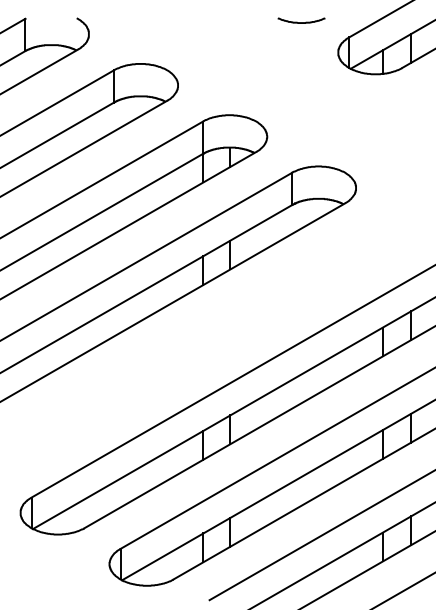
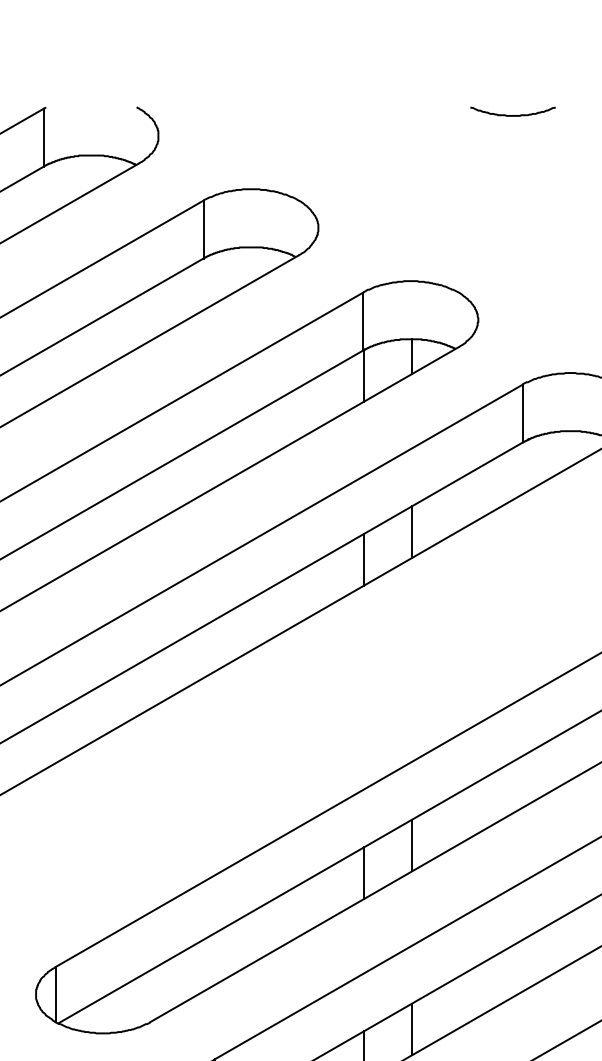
curve: (301, 22) -> (512, 114), moved

